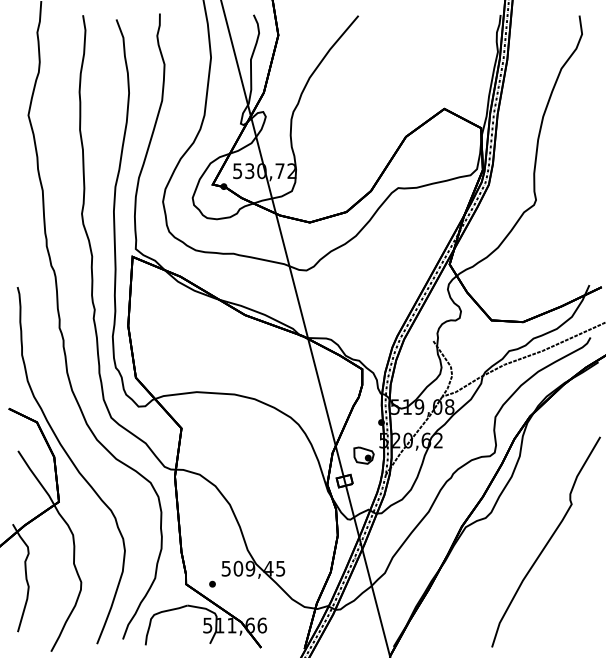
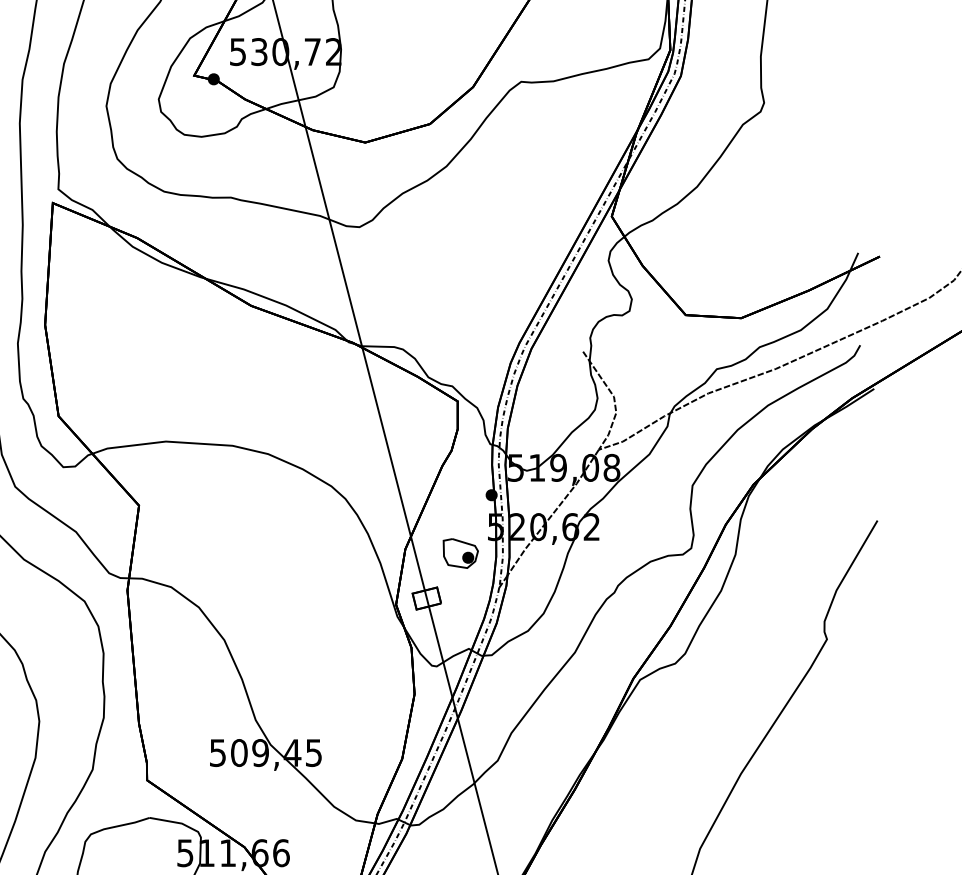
part: (212, 583) -> (193, 778), removed

